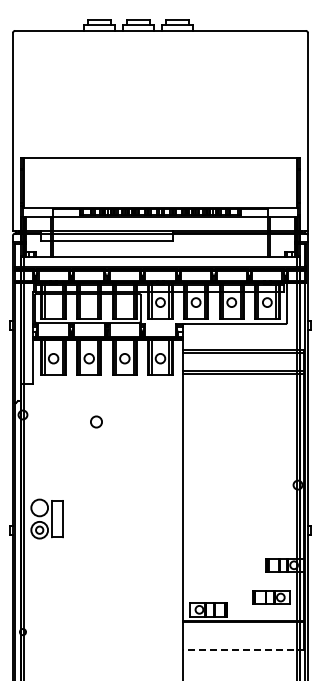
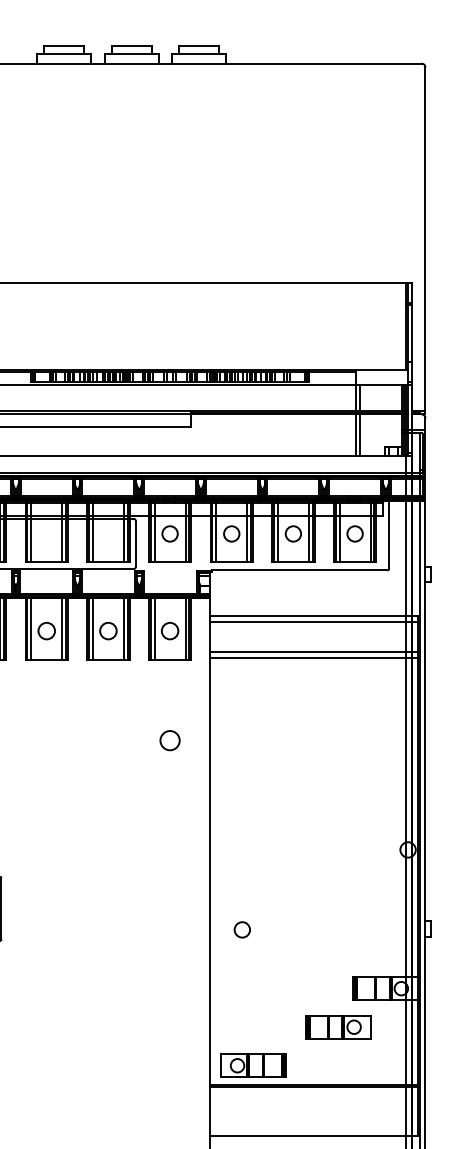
circle: (96, 421) -> (170, 739), moved
circle: (201, 531) -> (241, 930), added
part: (271, 597) -> (337, 1027), moved
line: (244, 650) -> (315, 1136), dashed -> solid

